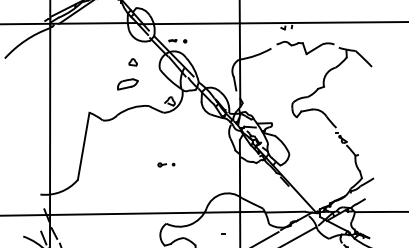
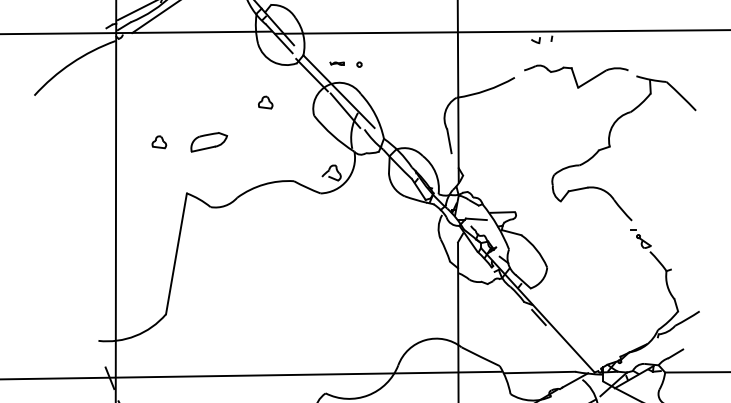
part: (73, 84) -> (158, 142), added
part: (127, 84) -> (208, 142), moved
part: (166, 164) -> (325, 286), removed

